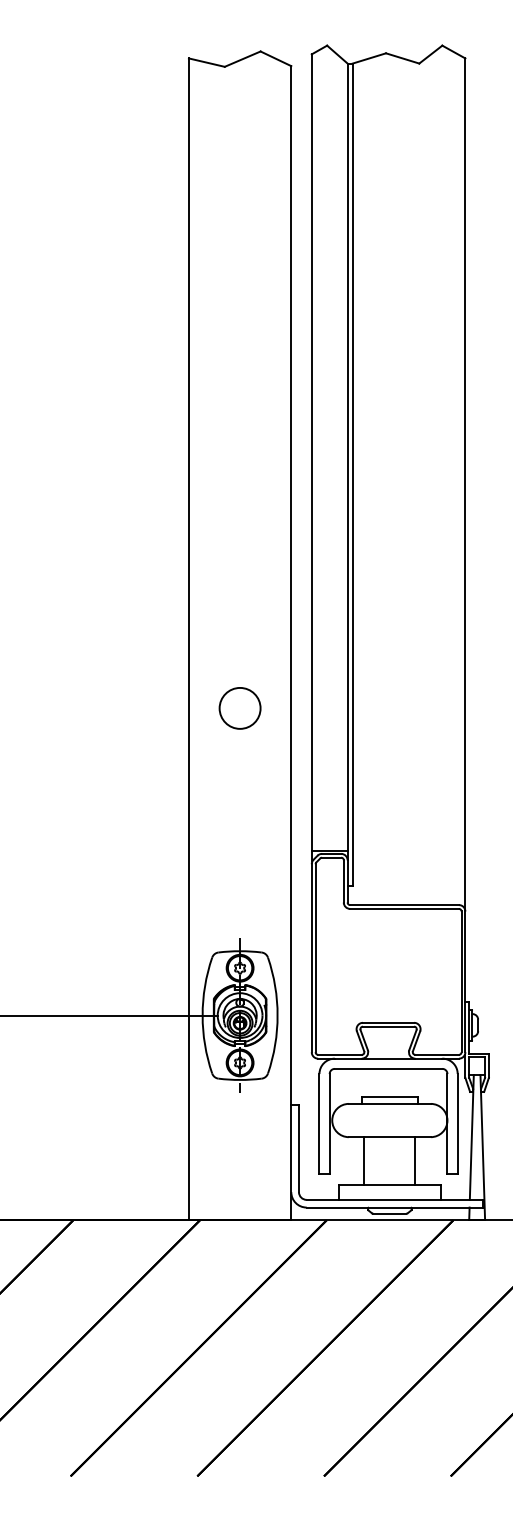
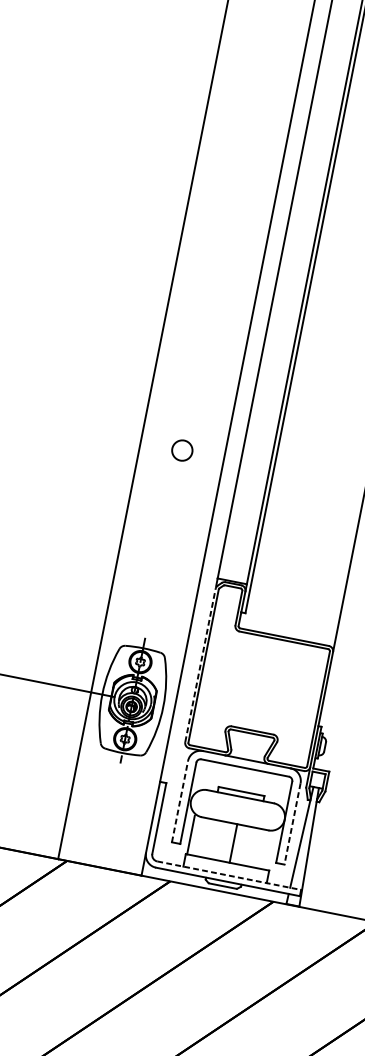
circle: (239, 708) -> (181, 450), size x0.6
line: (311, 957) -> (200, 664), solid -> dashed
line: (319, 1123) -> (180, 801), solid -> dashed
line: (457, 1123) -> (292, 823), solid -> dashed
line: (364, 1160) -> (191, 834), moved
line: (415, 1160) -> (233, 843), moved
line: (395, 1199) -> (229, 875), solid -> dashed

